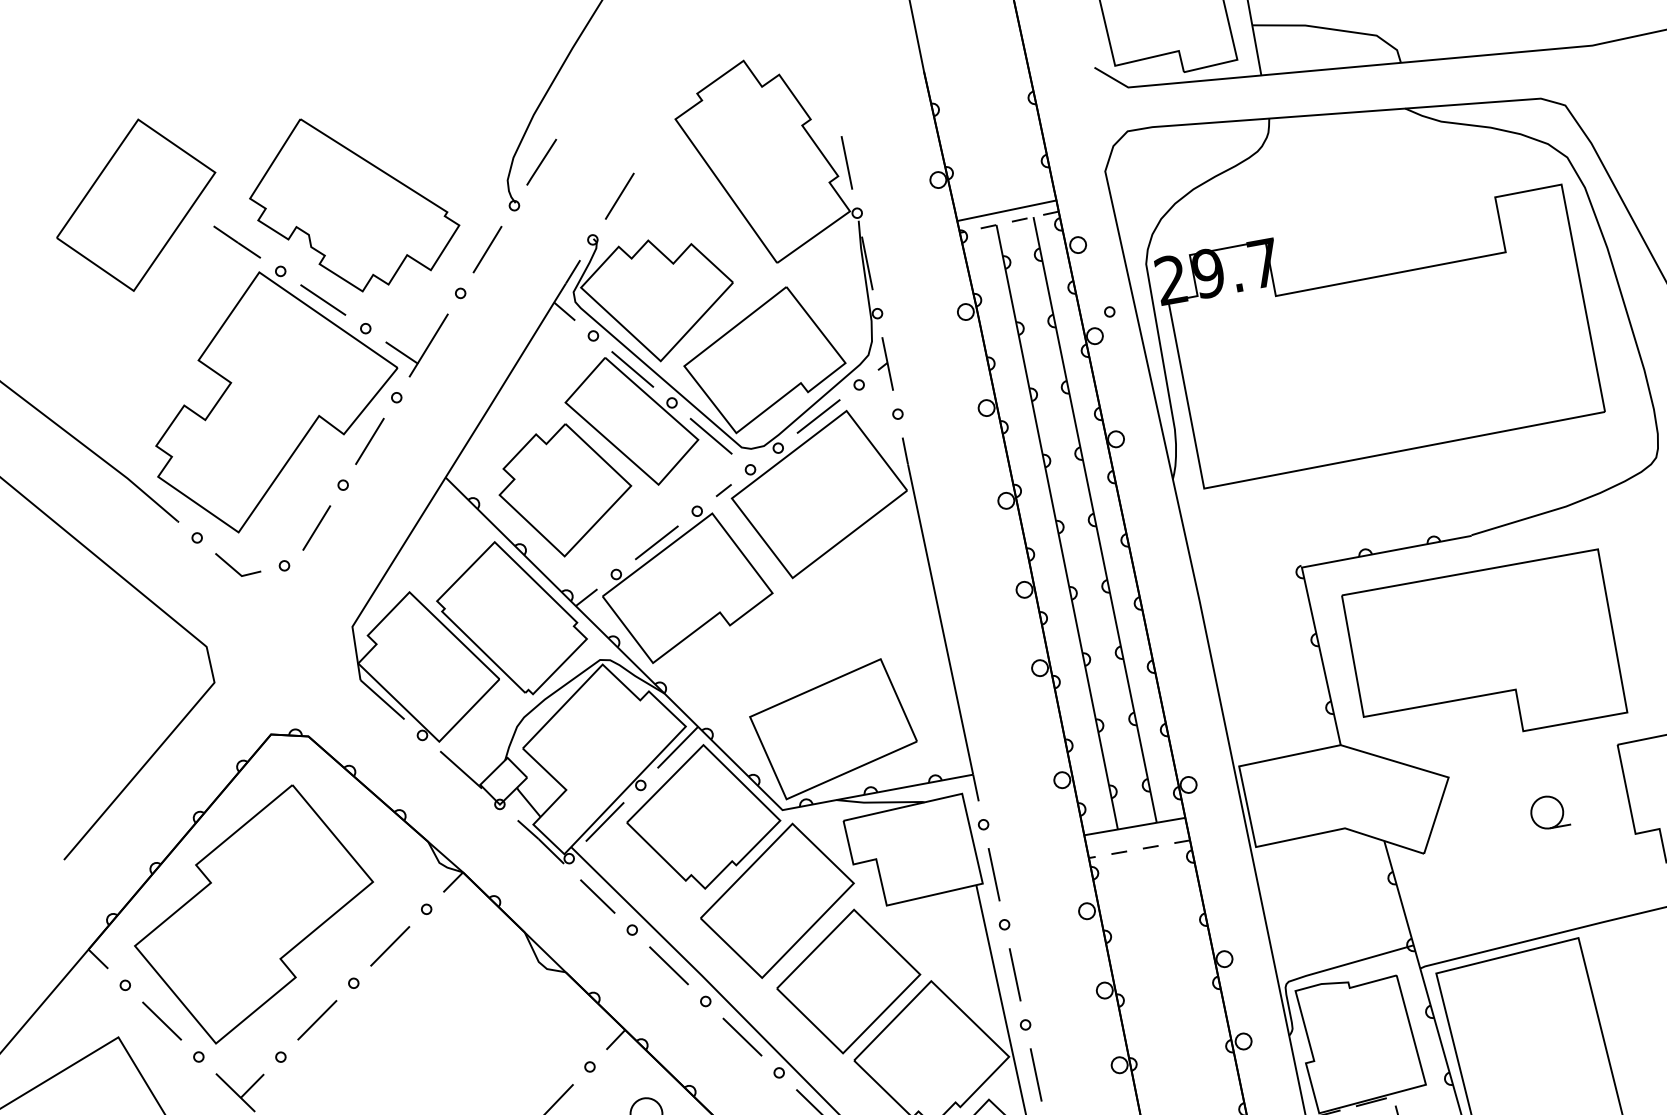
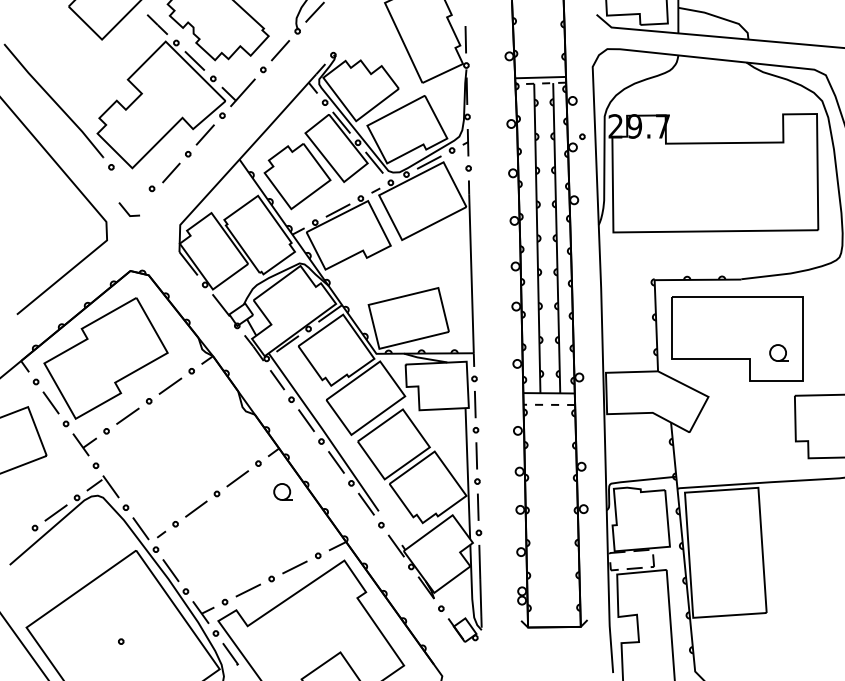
line: (619, 195) -> (350, 35), removed
line: (232, 566) -> (126, 210), moved
part: (1547, 811) -> (778, 352), moved

